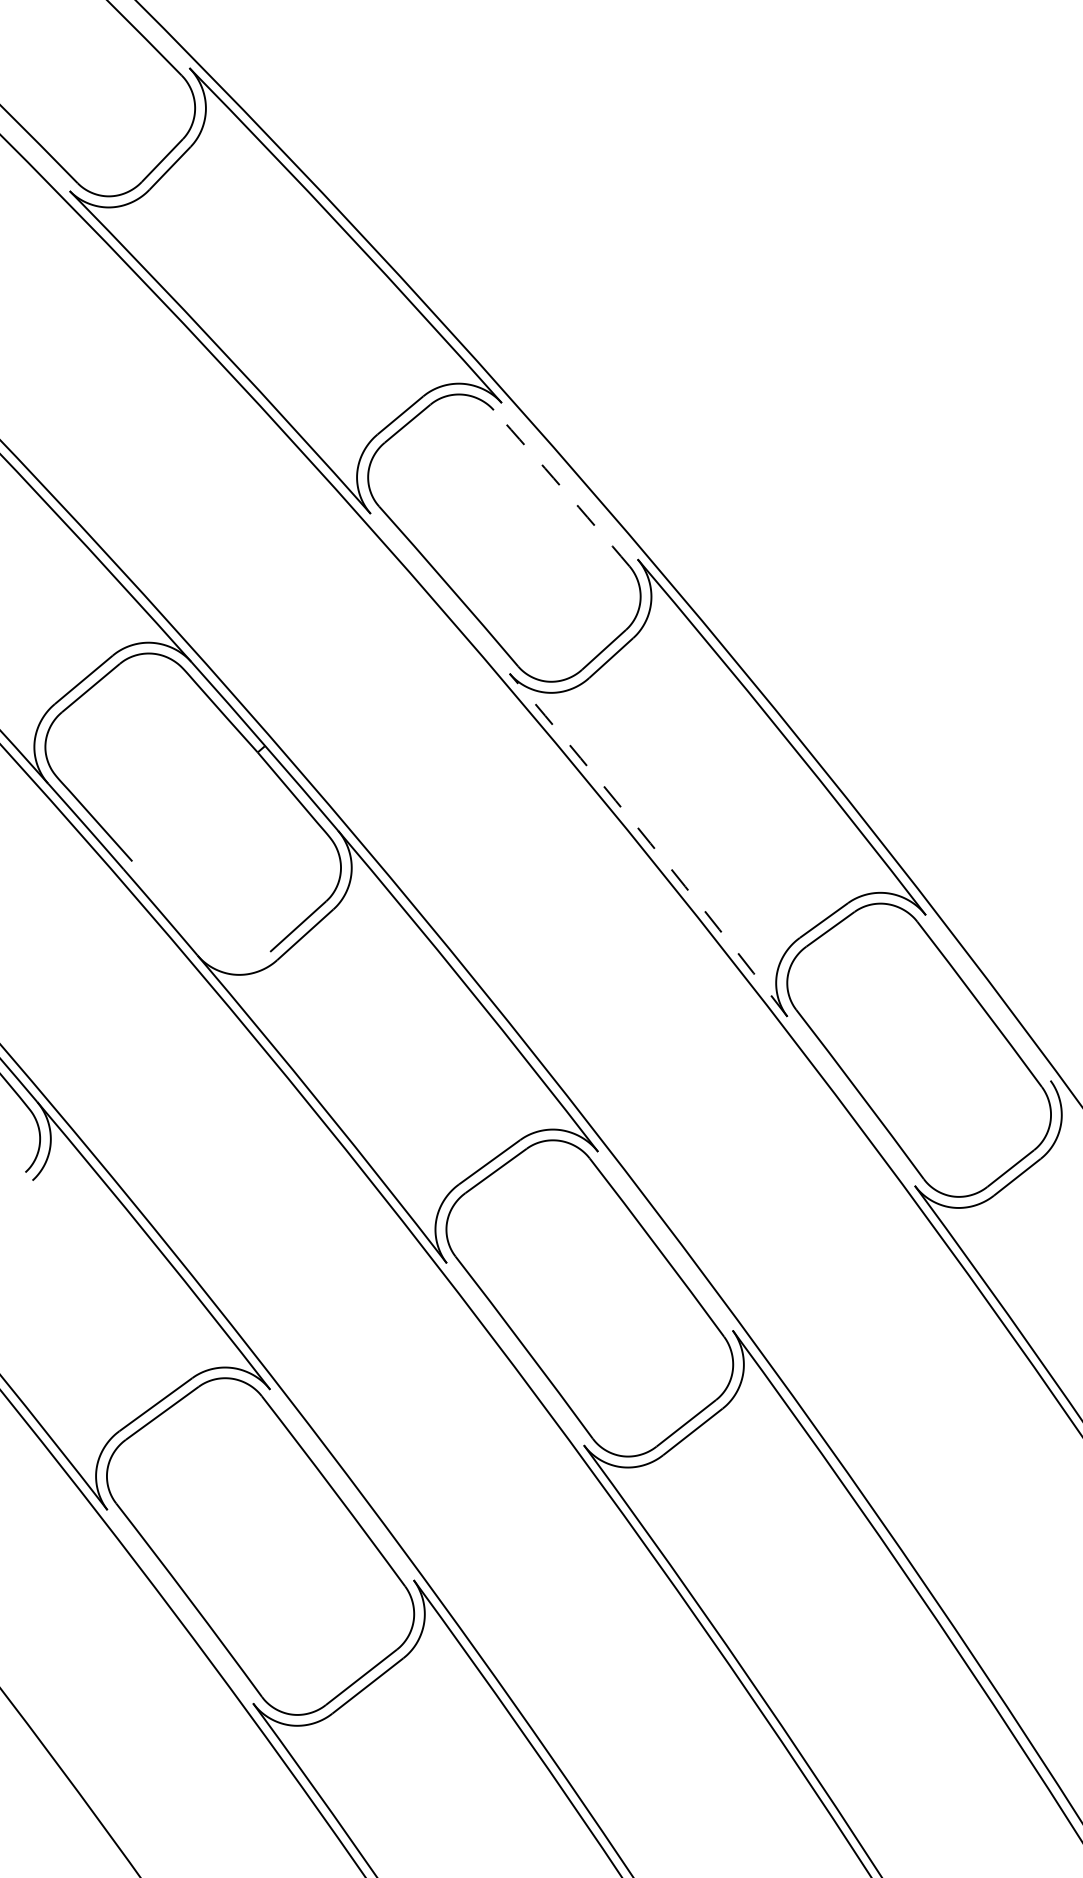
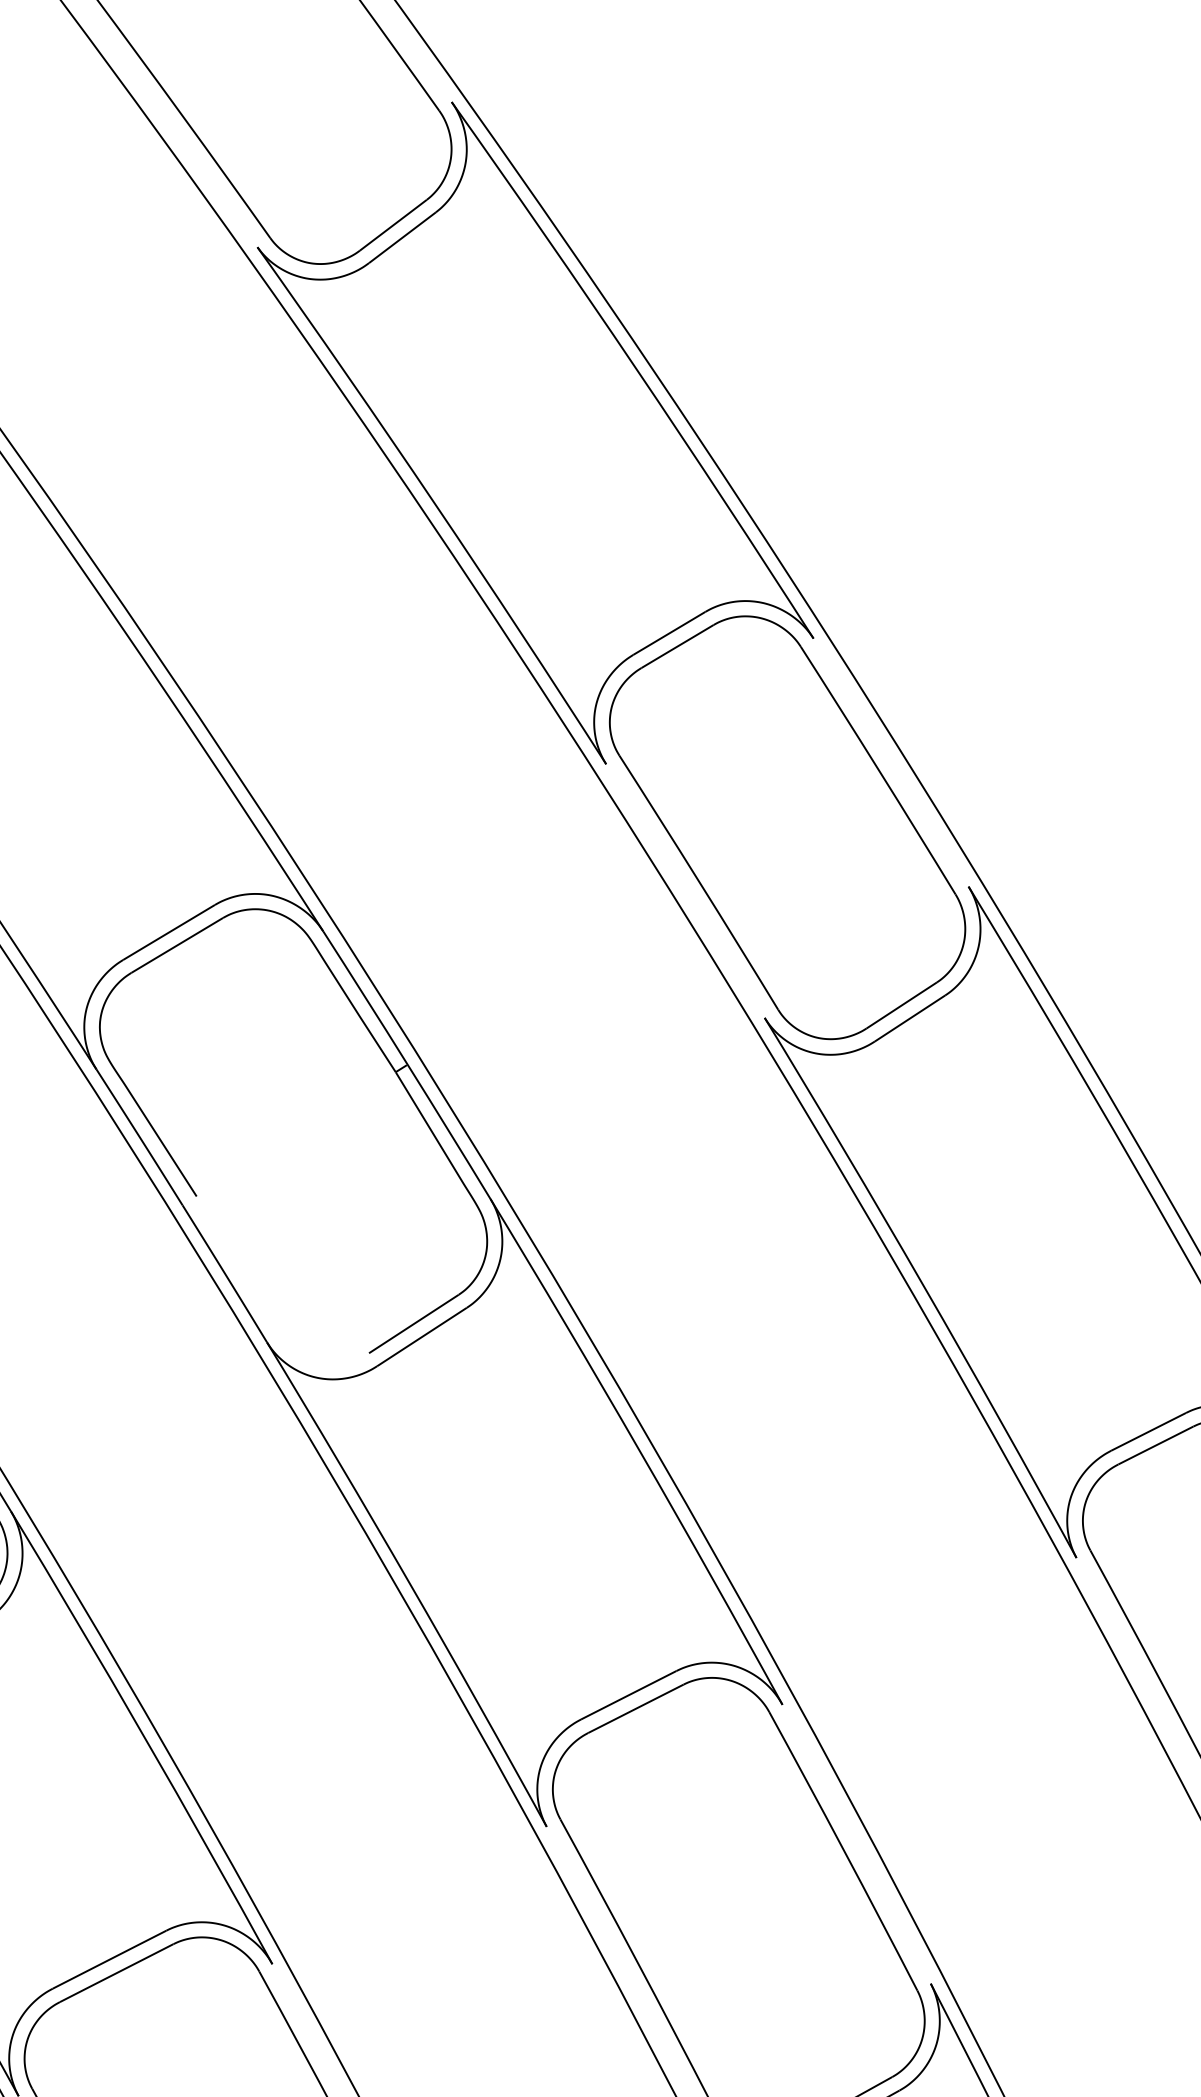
arc: (562, 487) -> (879, 769), dashed -> solid
arc: (650, 843) -> (923, 1285), dashed -> solid

